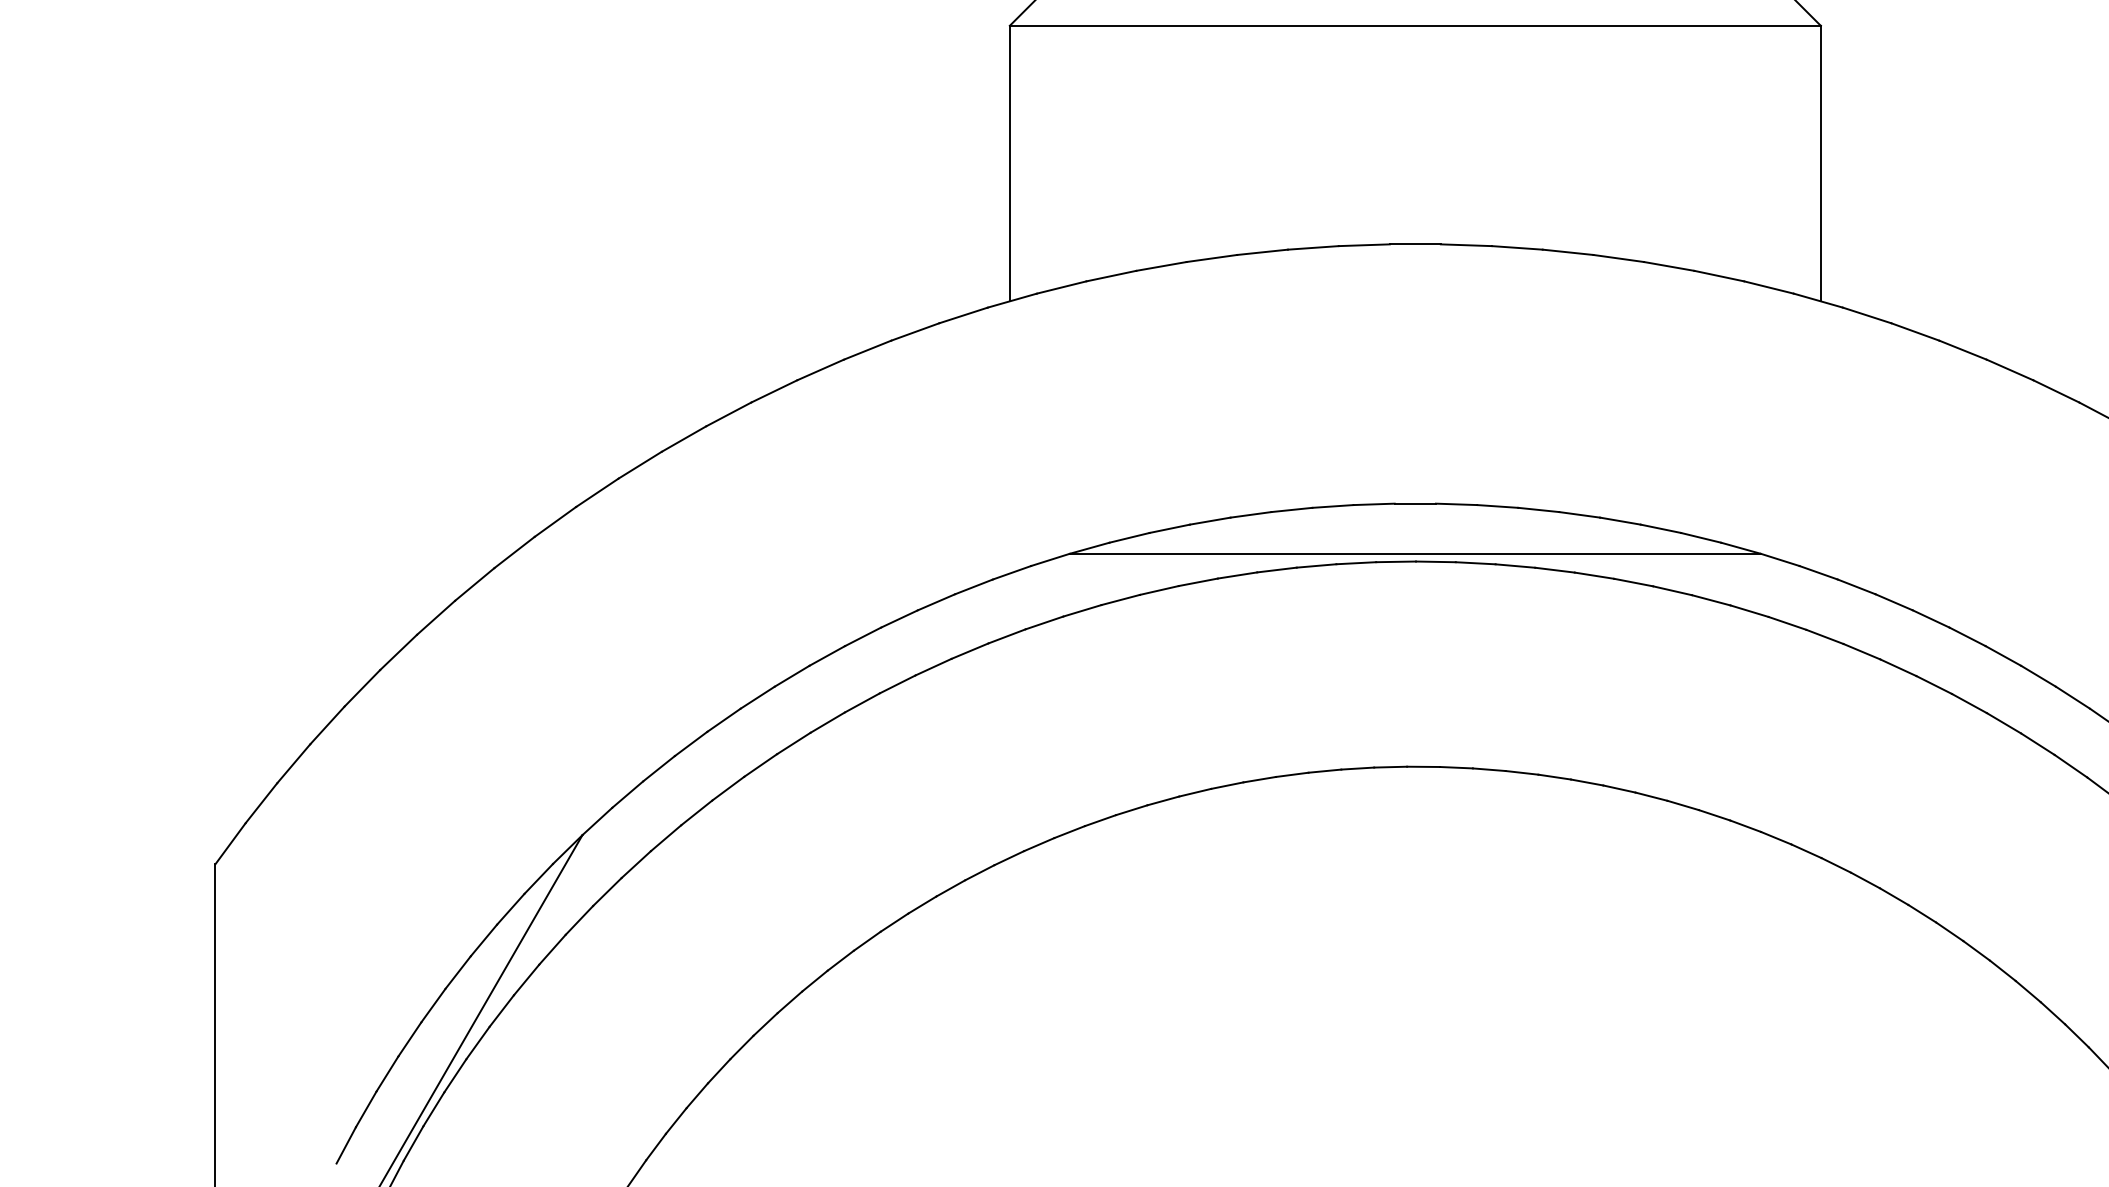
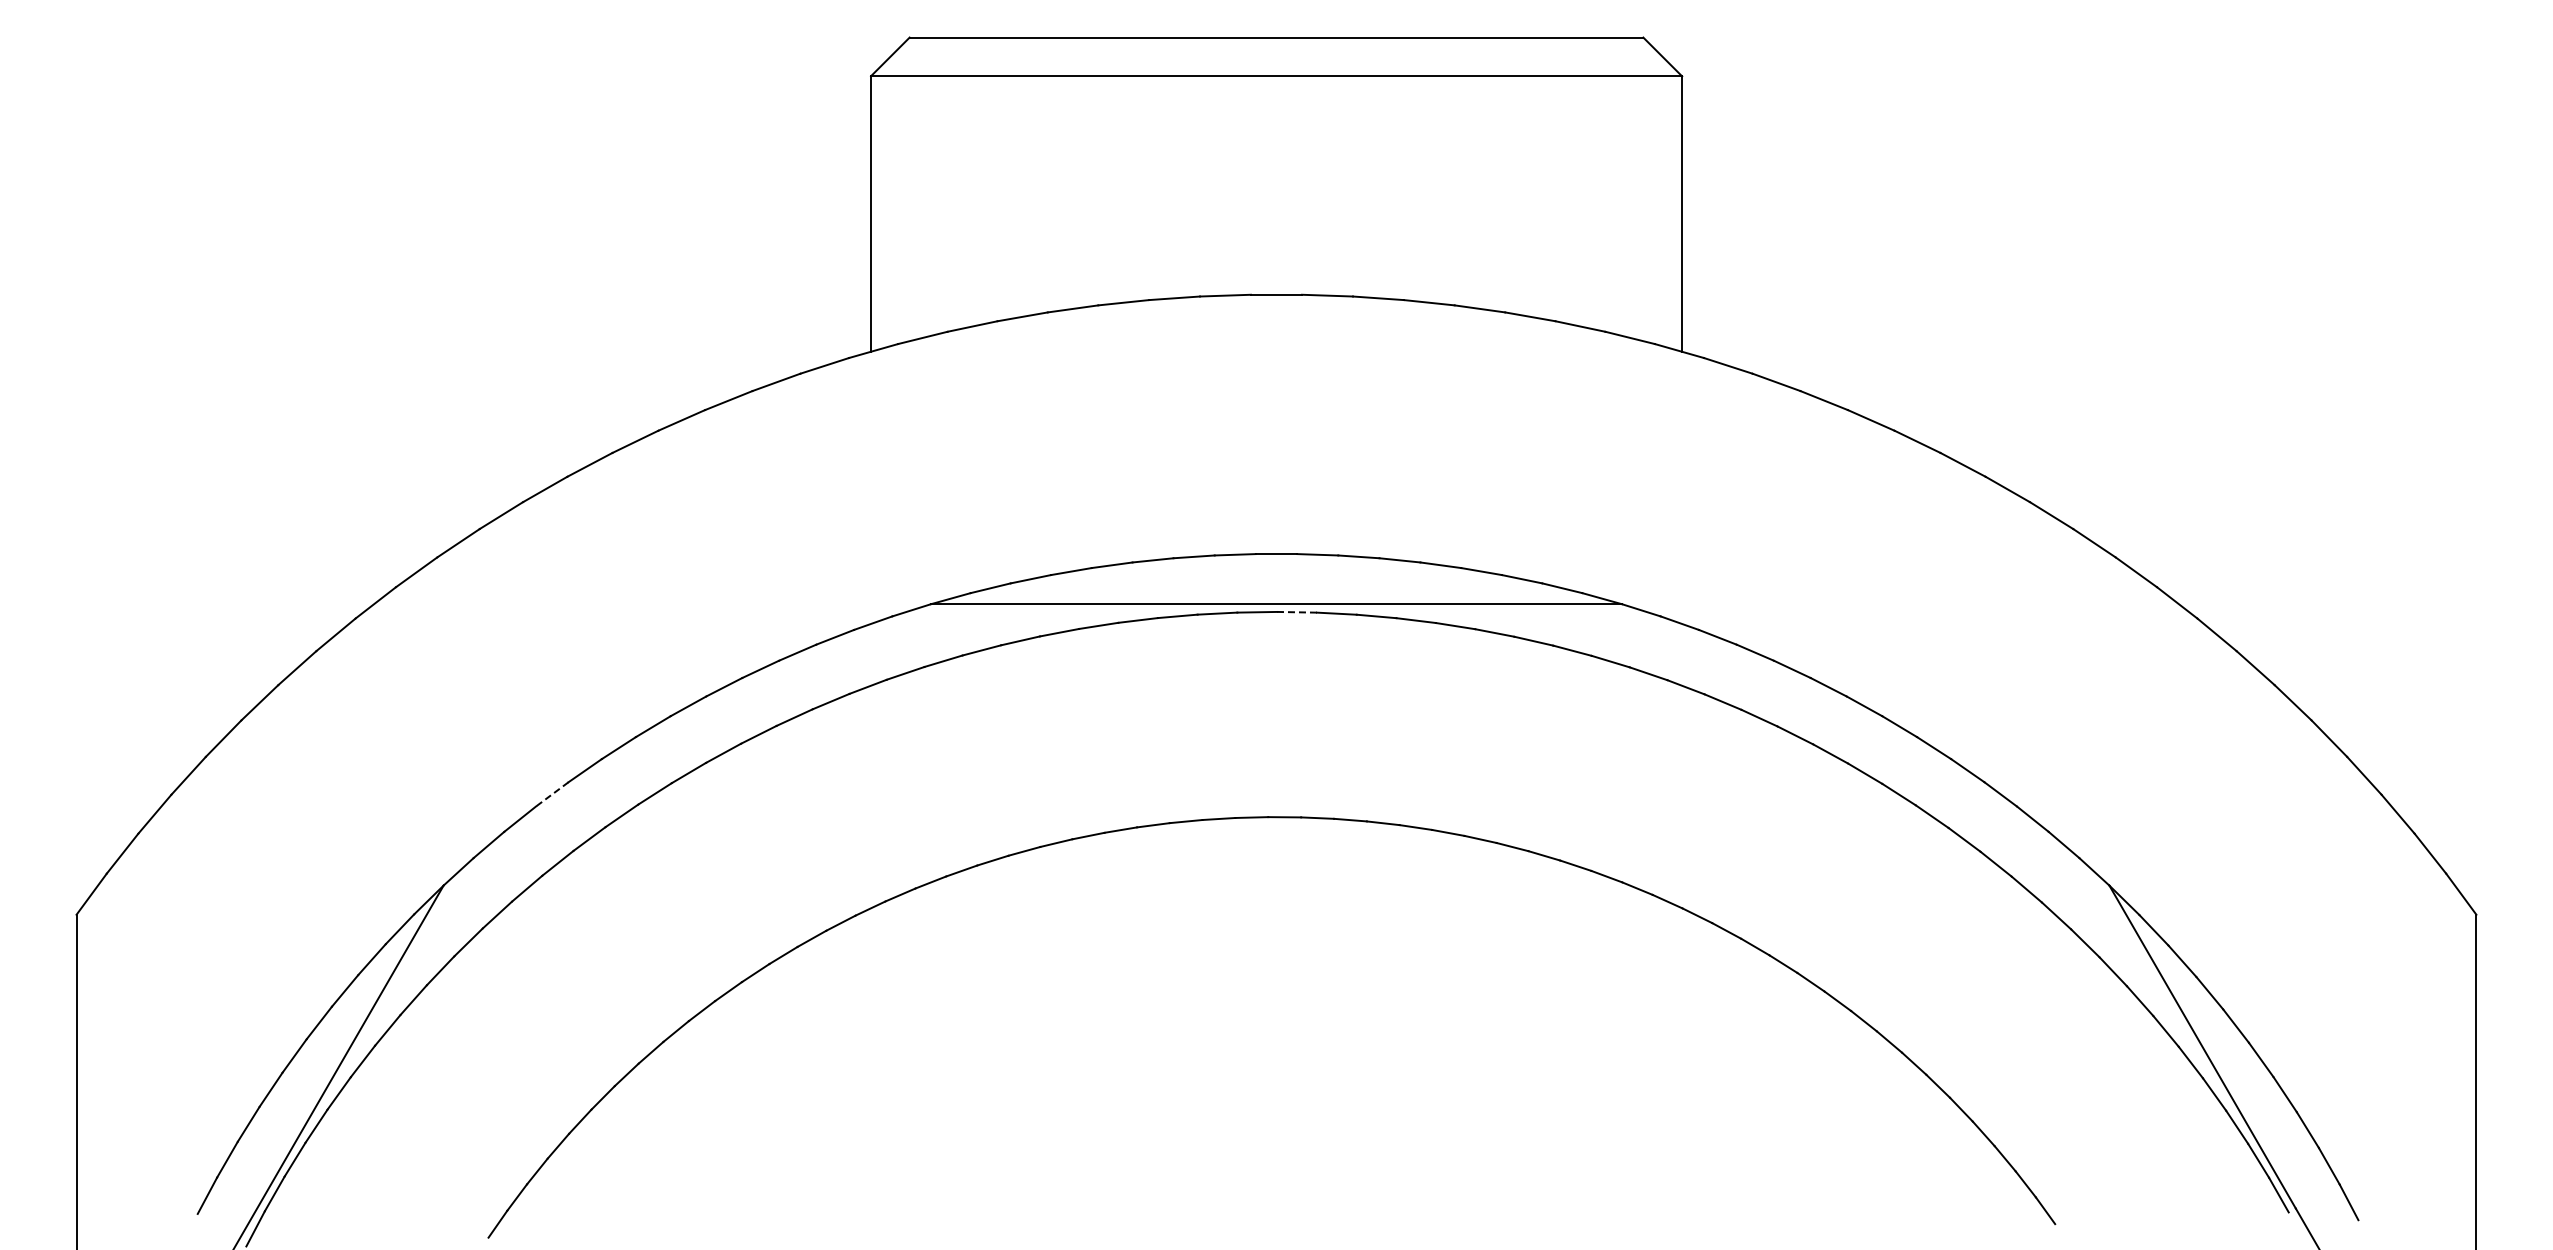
line: (1436, 562) -> (1297, 612), solid -> dashed
line: (690, 744) -> (551, 794), solid -> dashed

